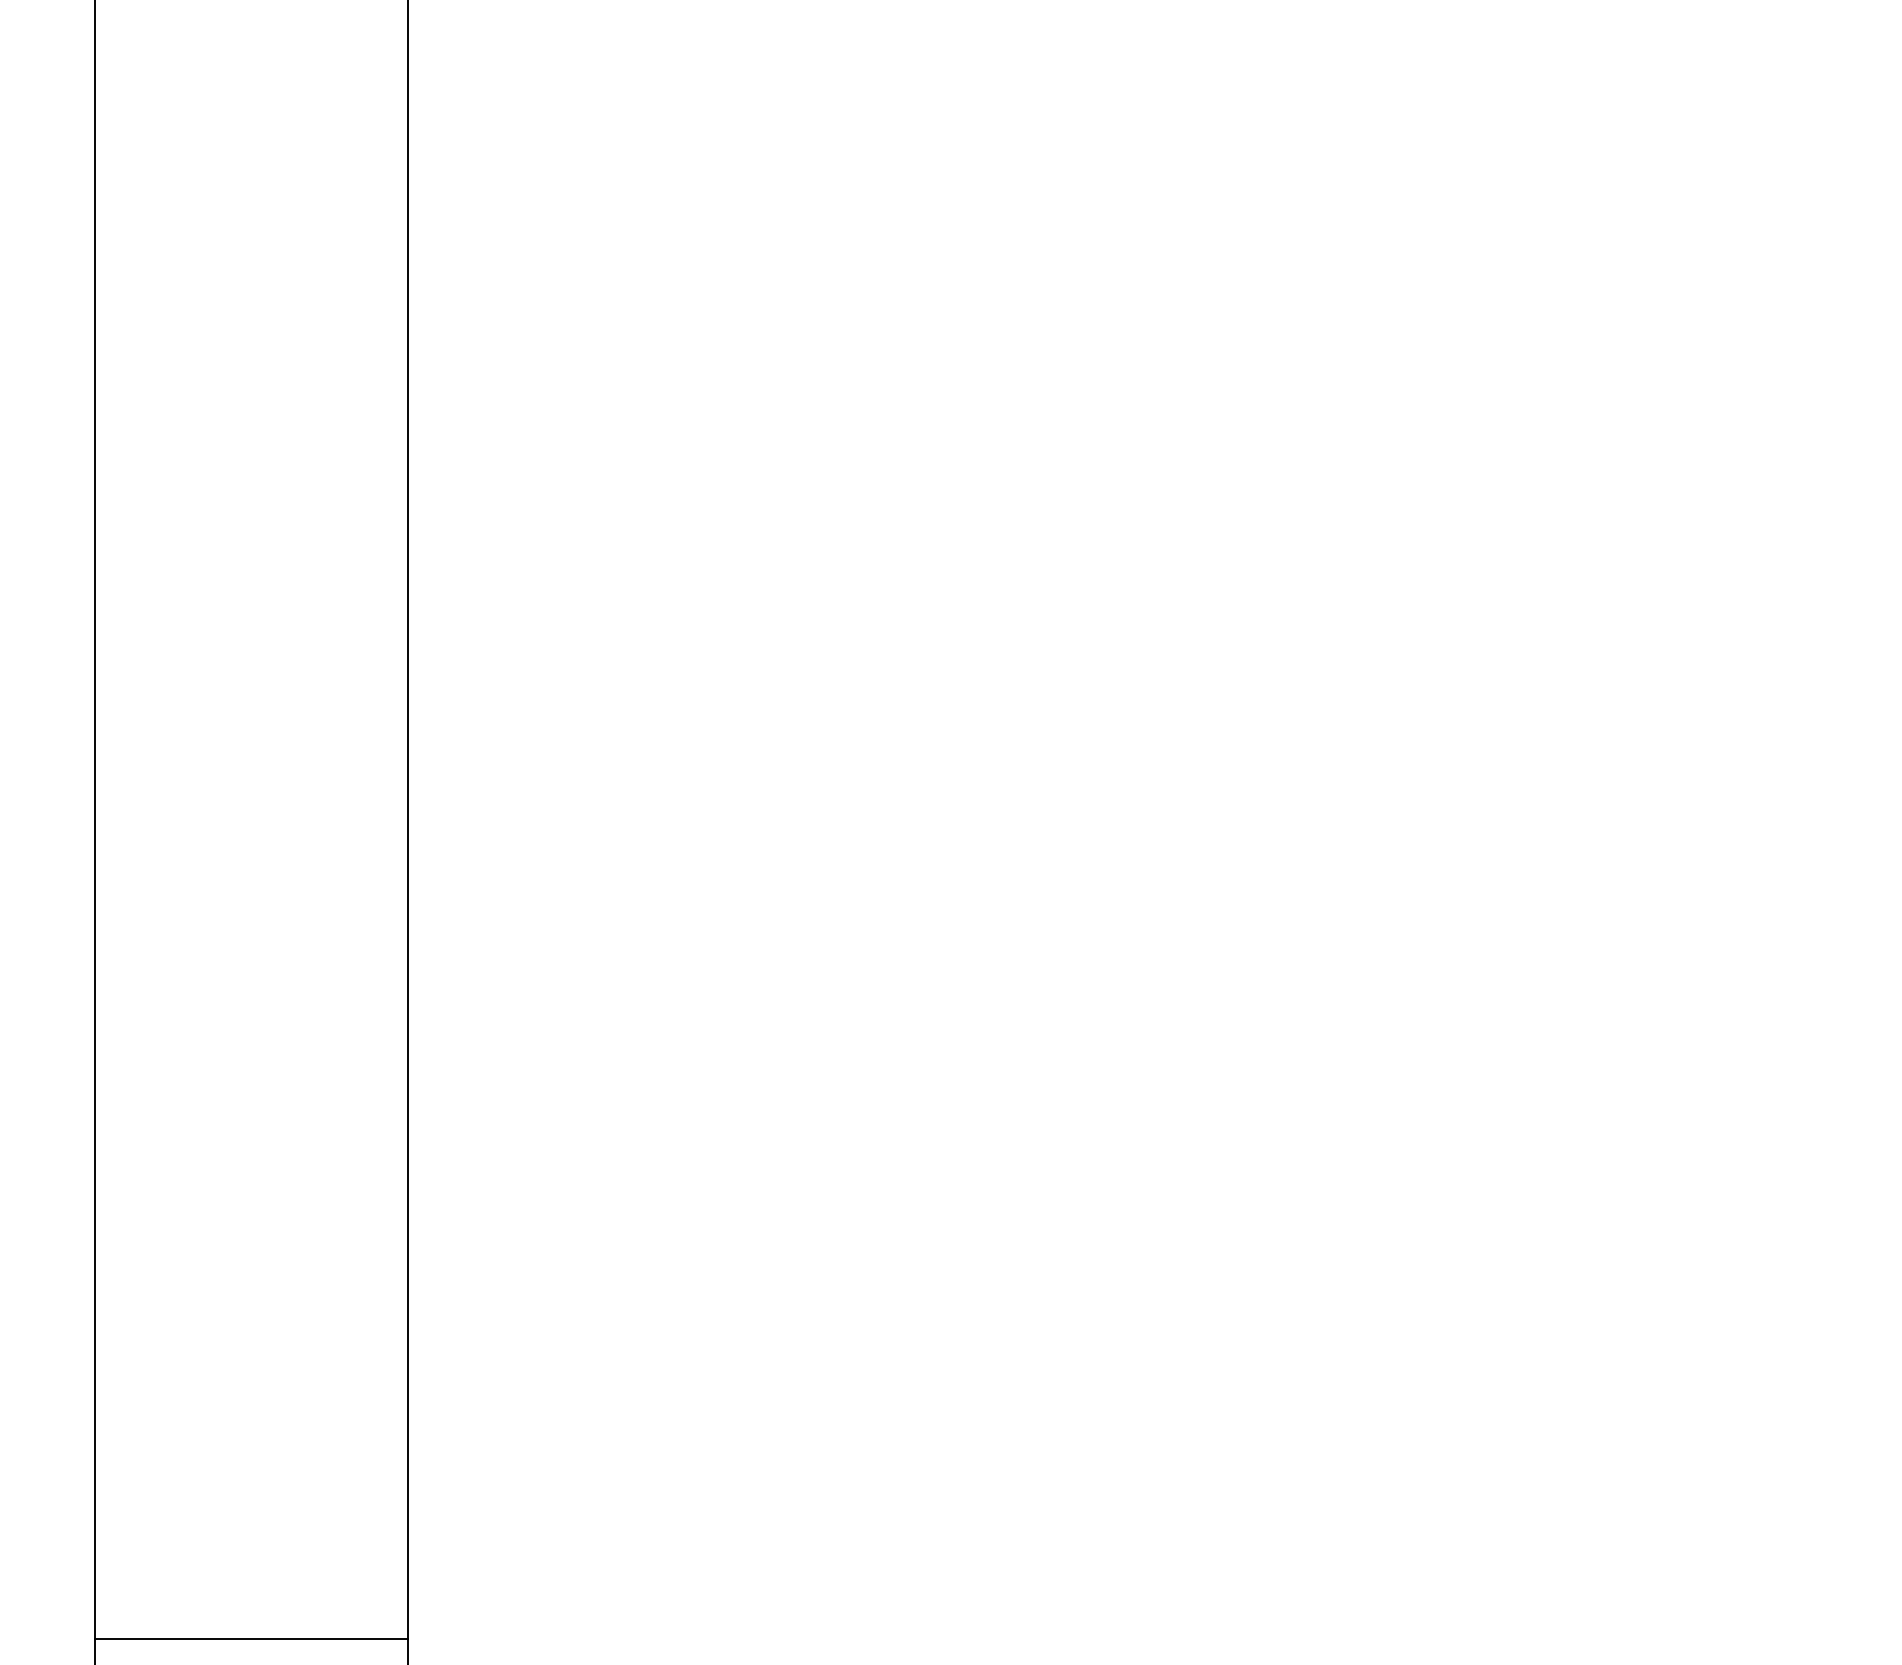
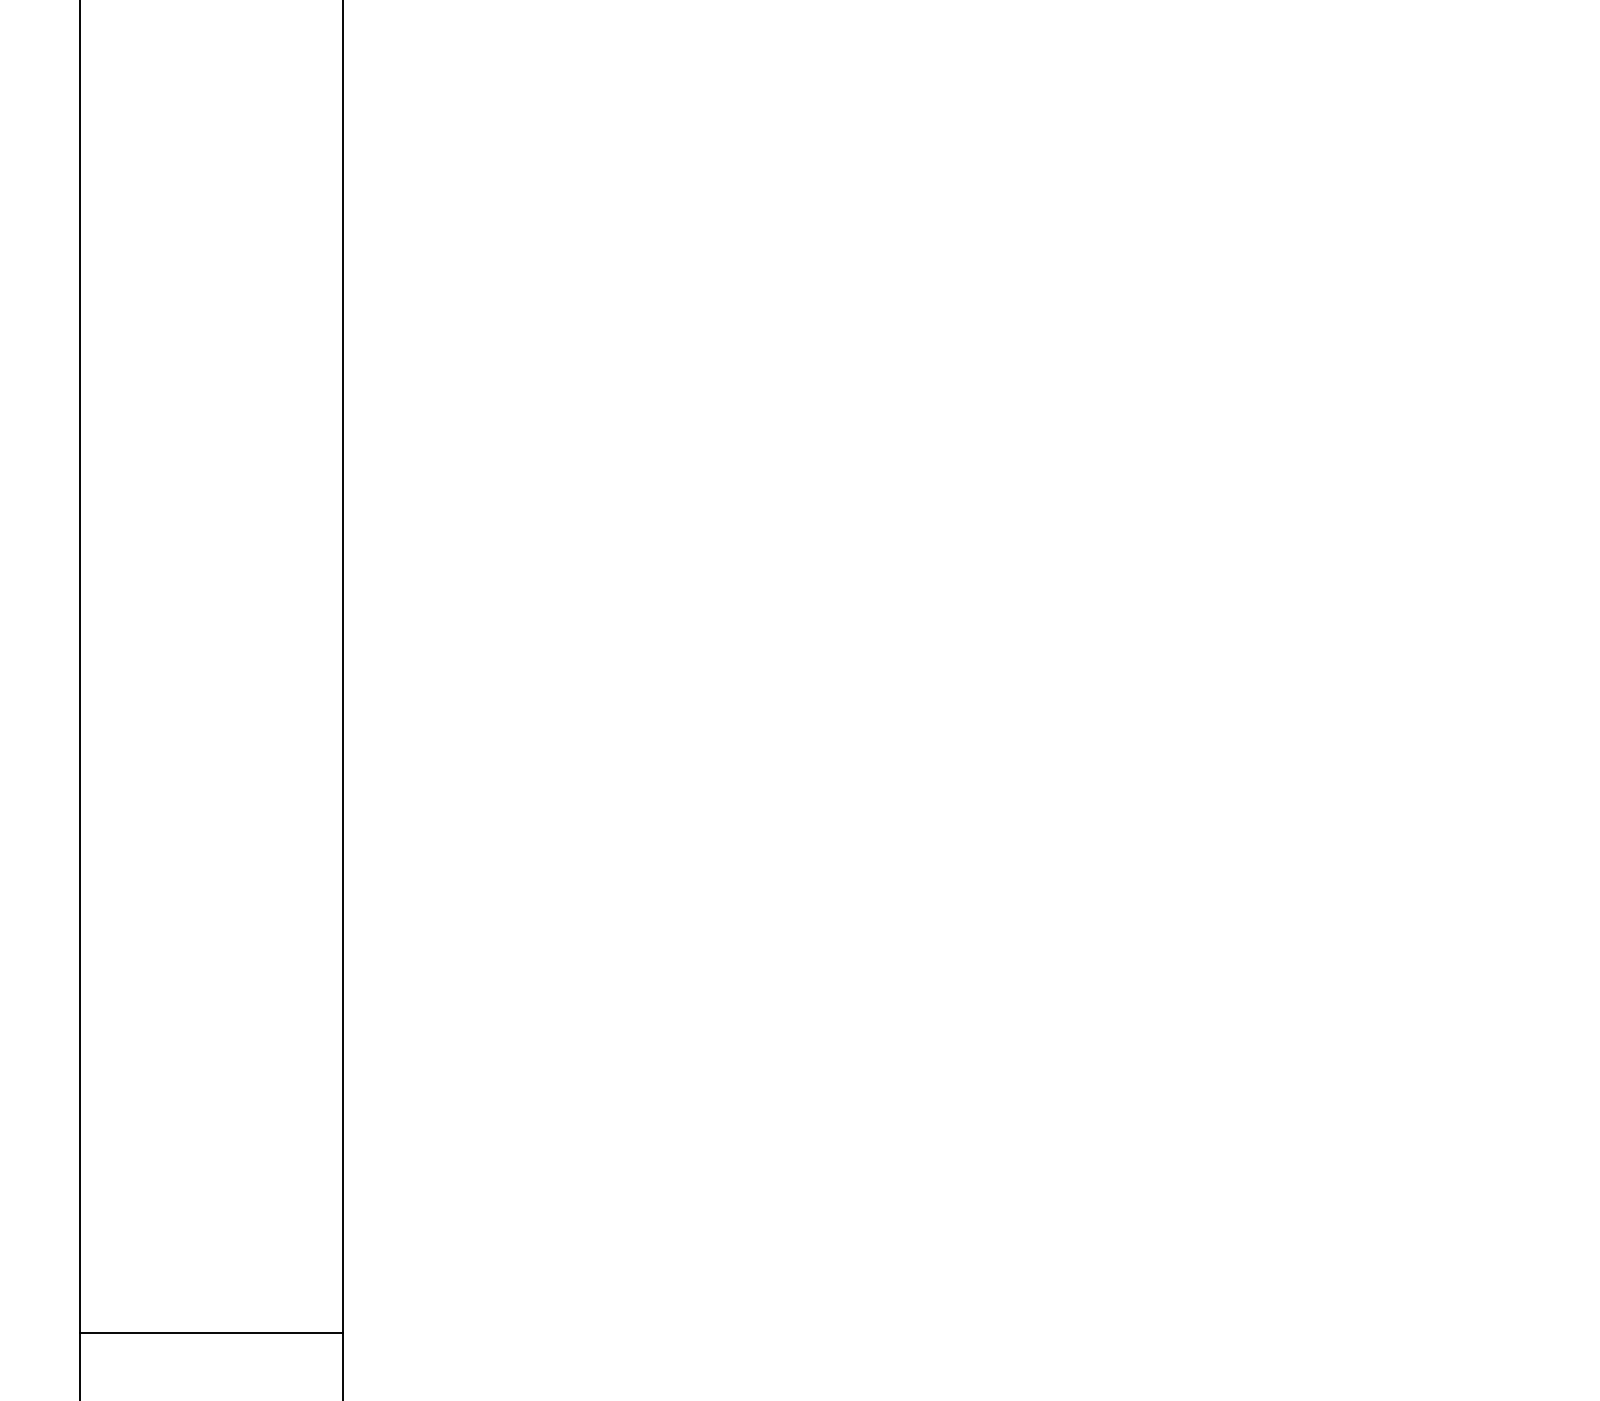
line: (251, 1639) -> (211, 1333), moved

